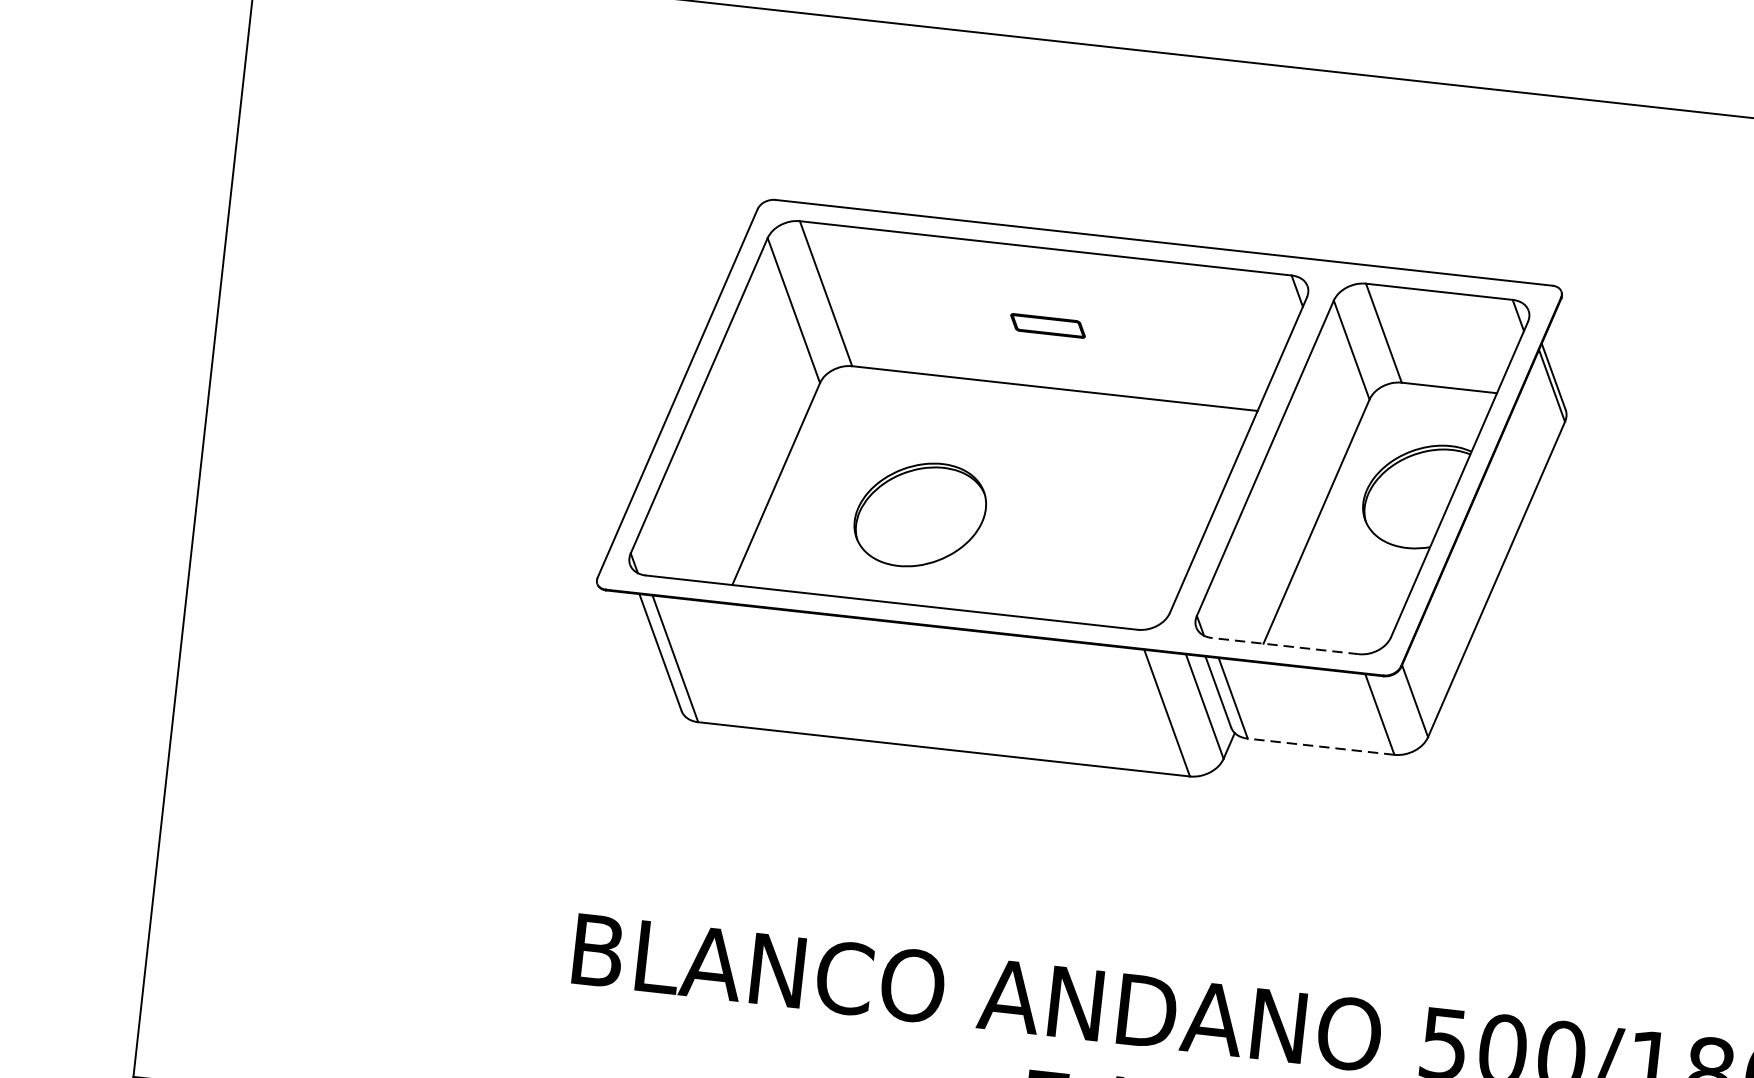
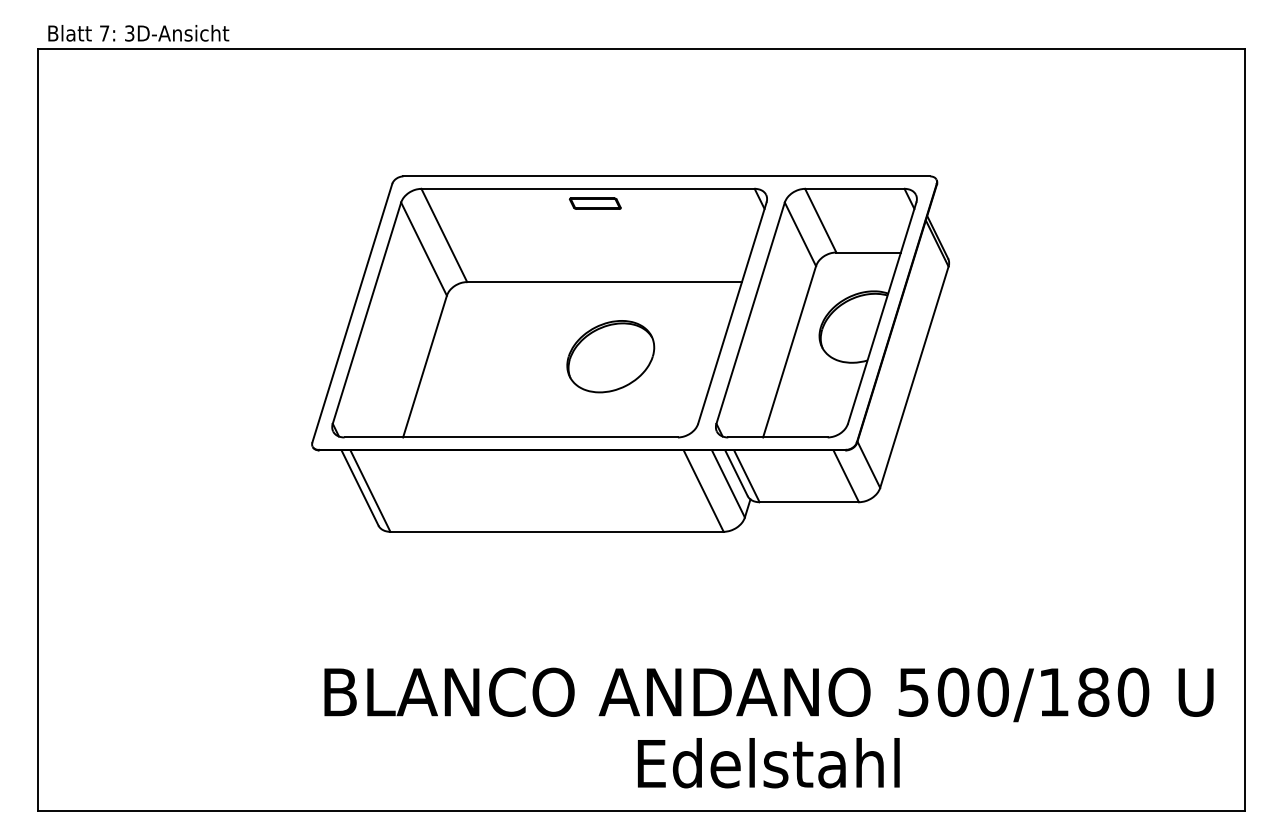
part: (1048, 325) -> (595, 203), moved
part: (919, 514) -> (610, 356), moved
line: (1286, 646) -> (778, 437), dashed -> solid
line: (1321, 747) -> (809, 502), dashed -> solid

